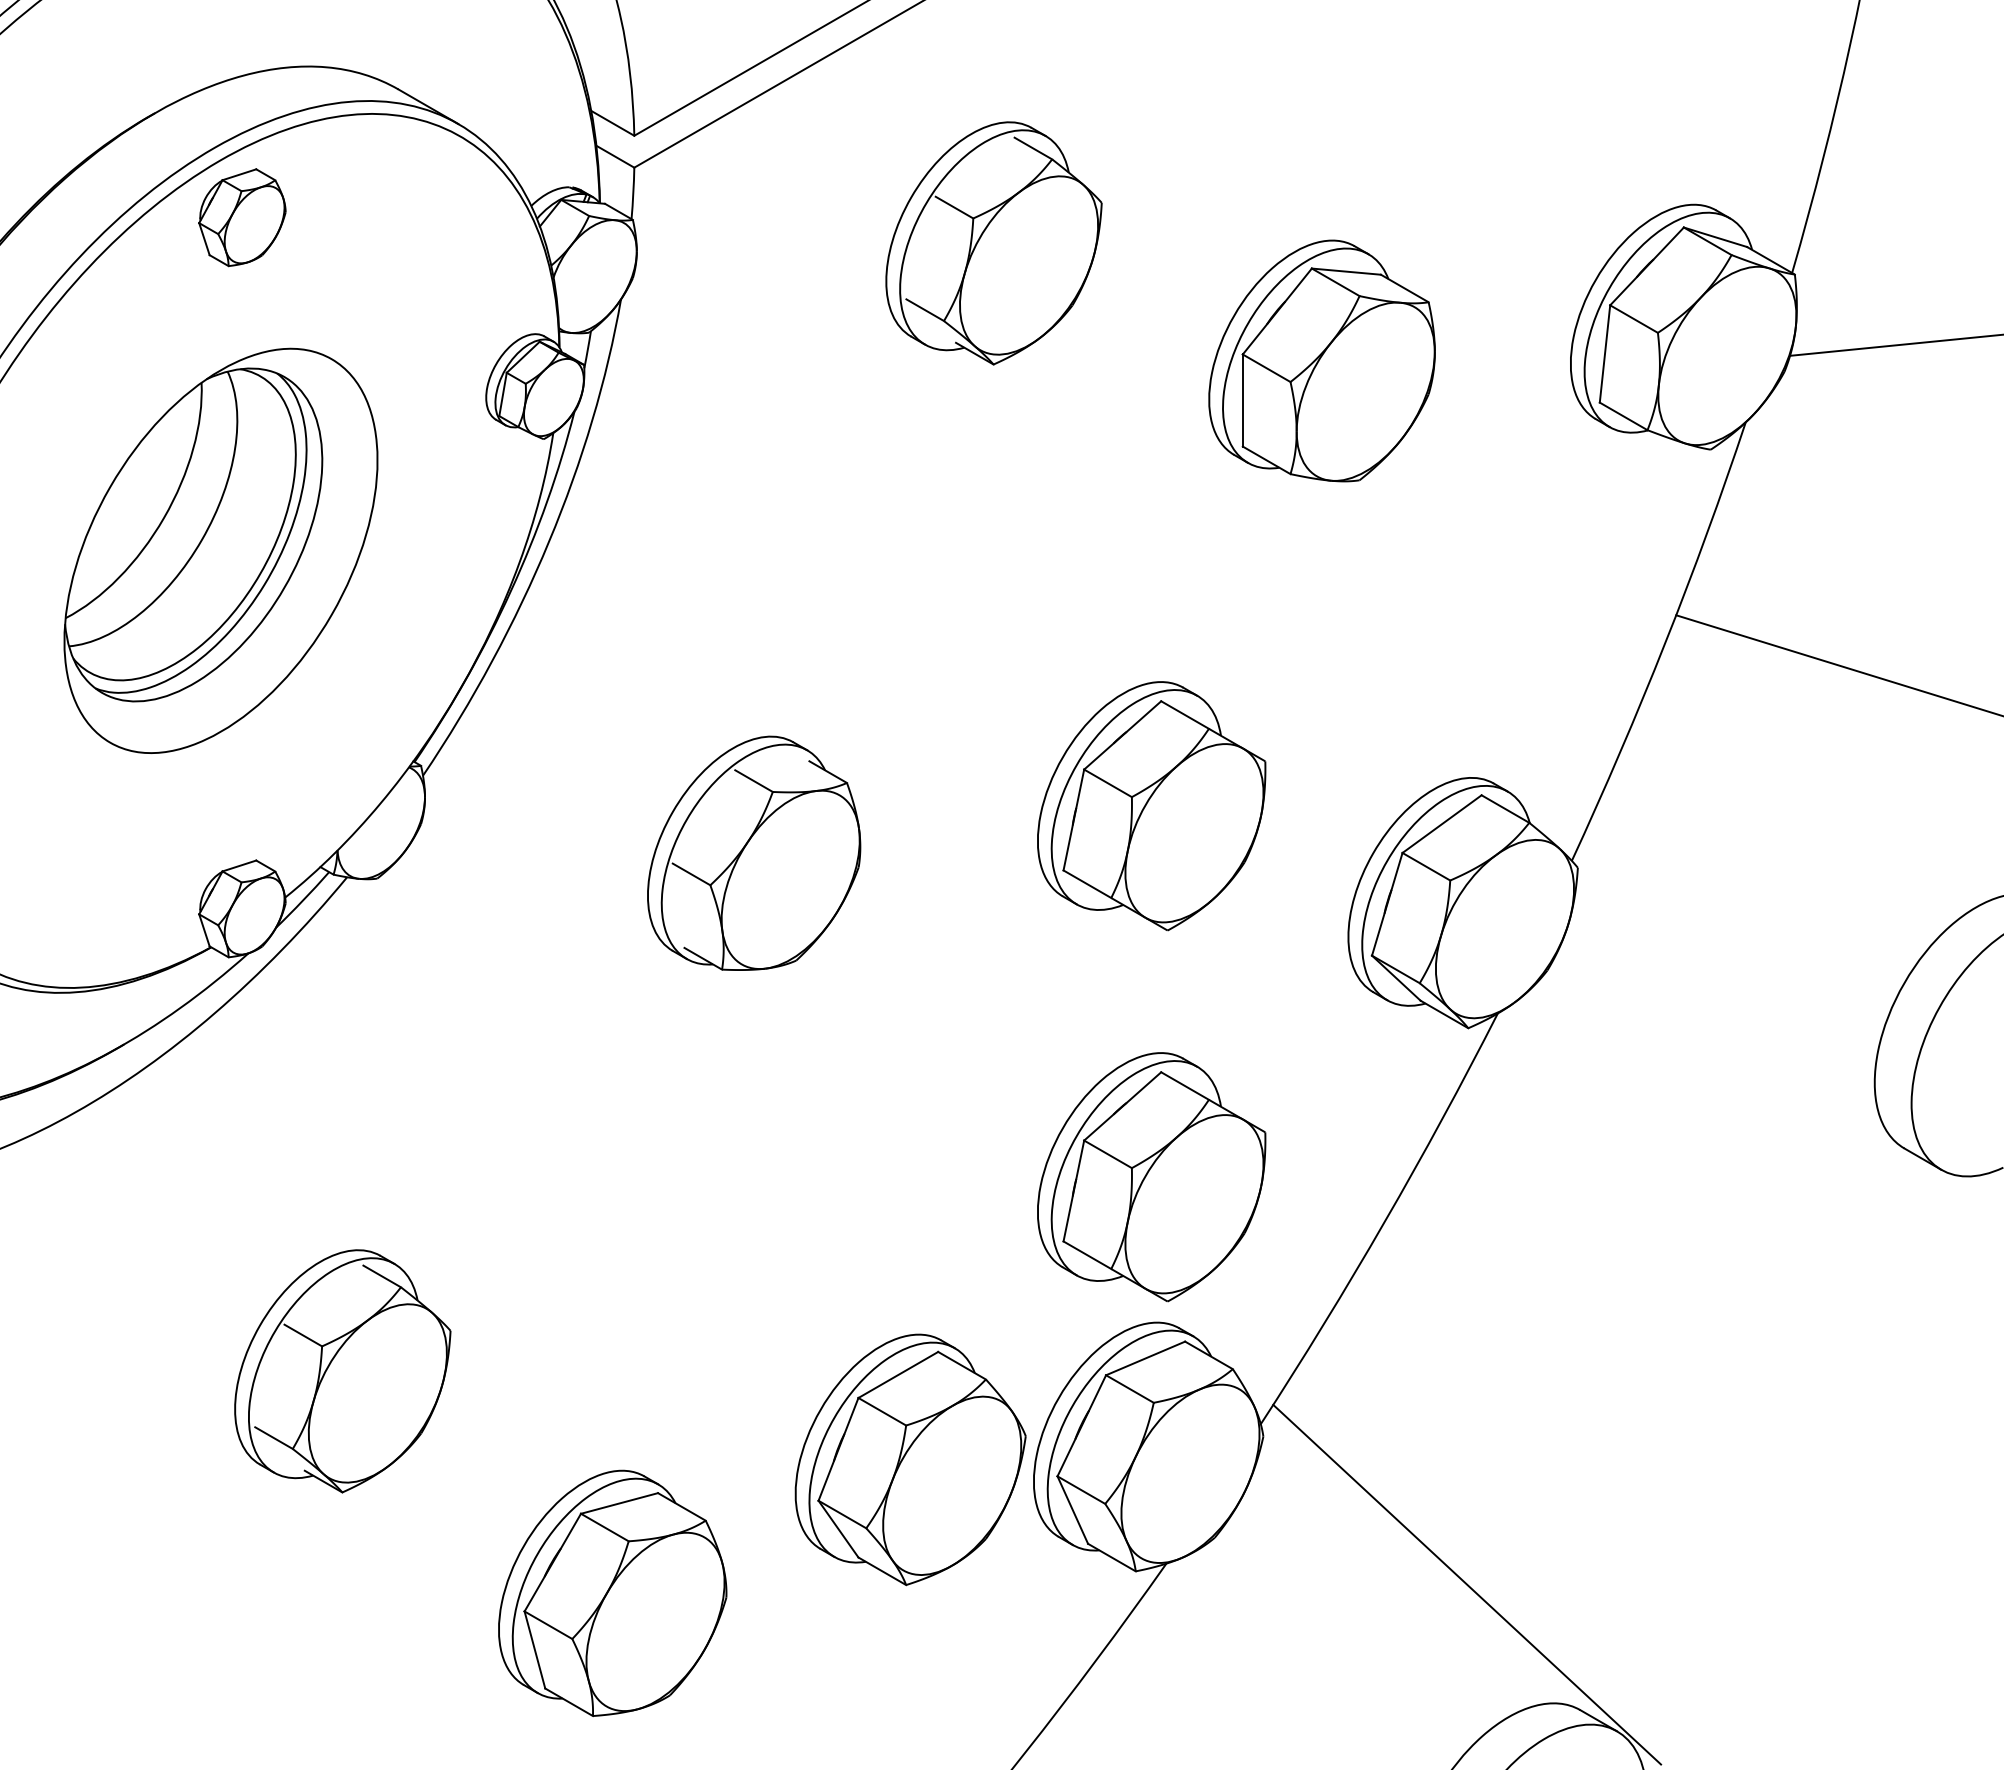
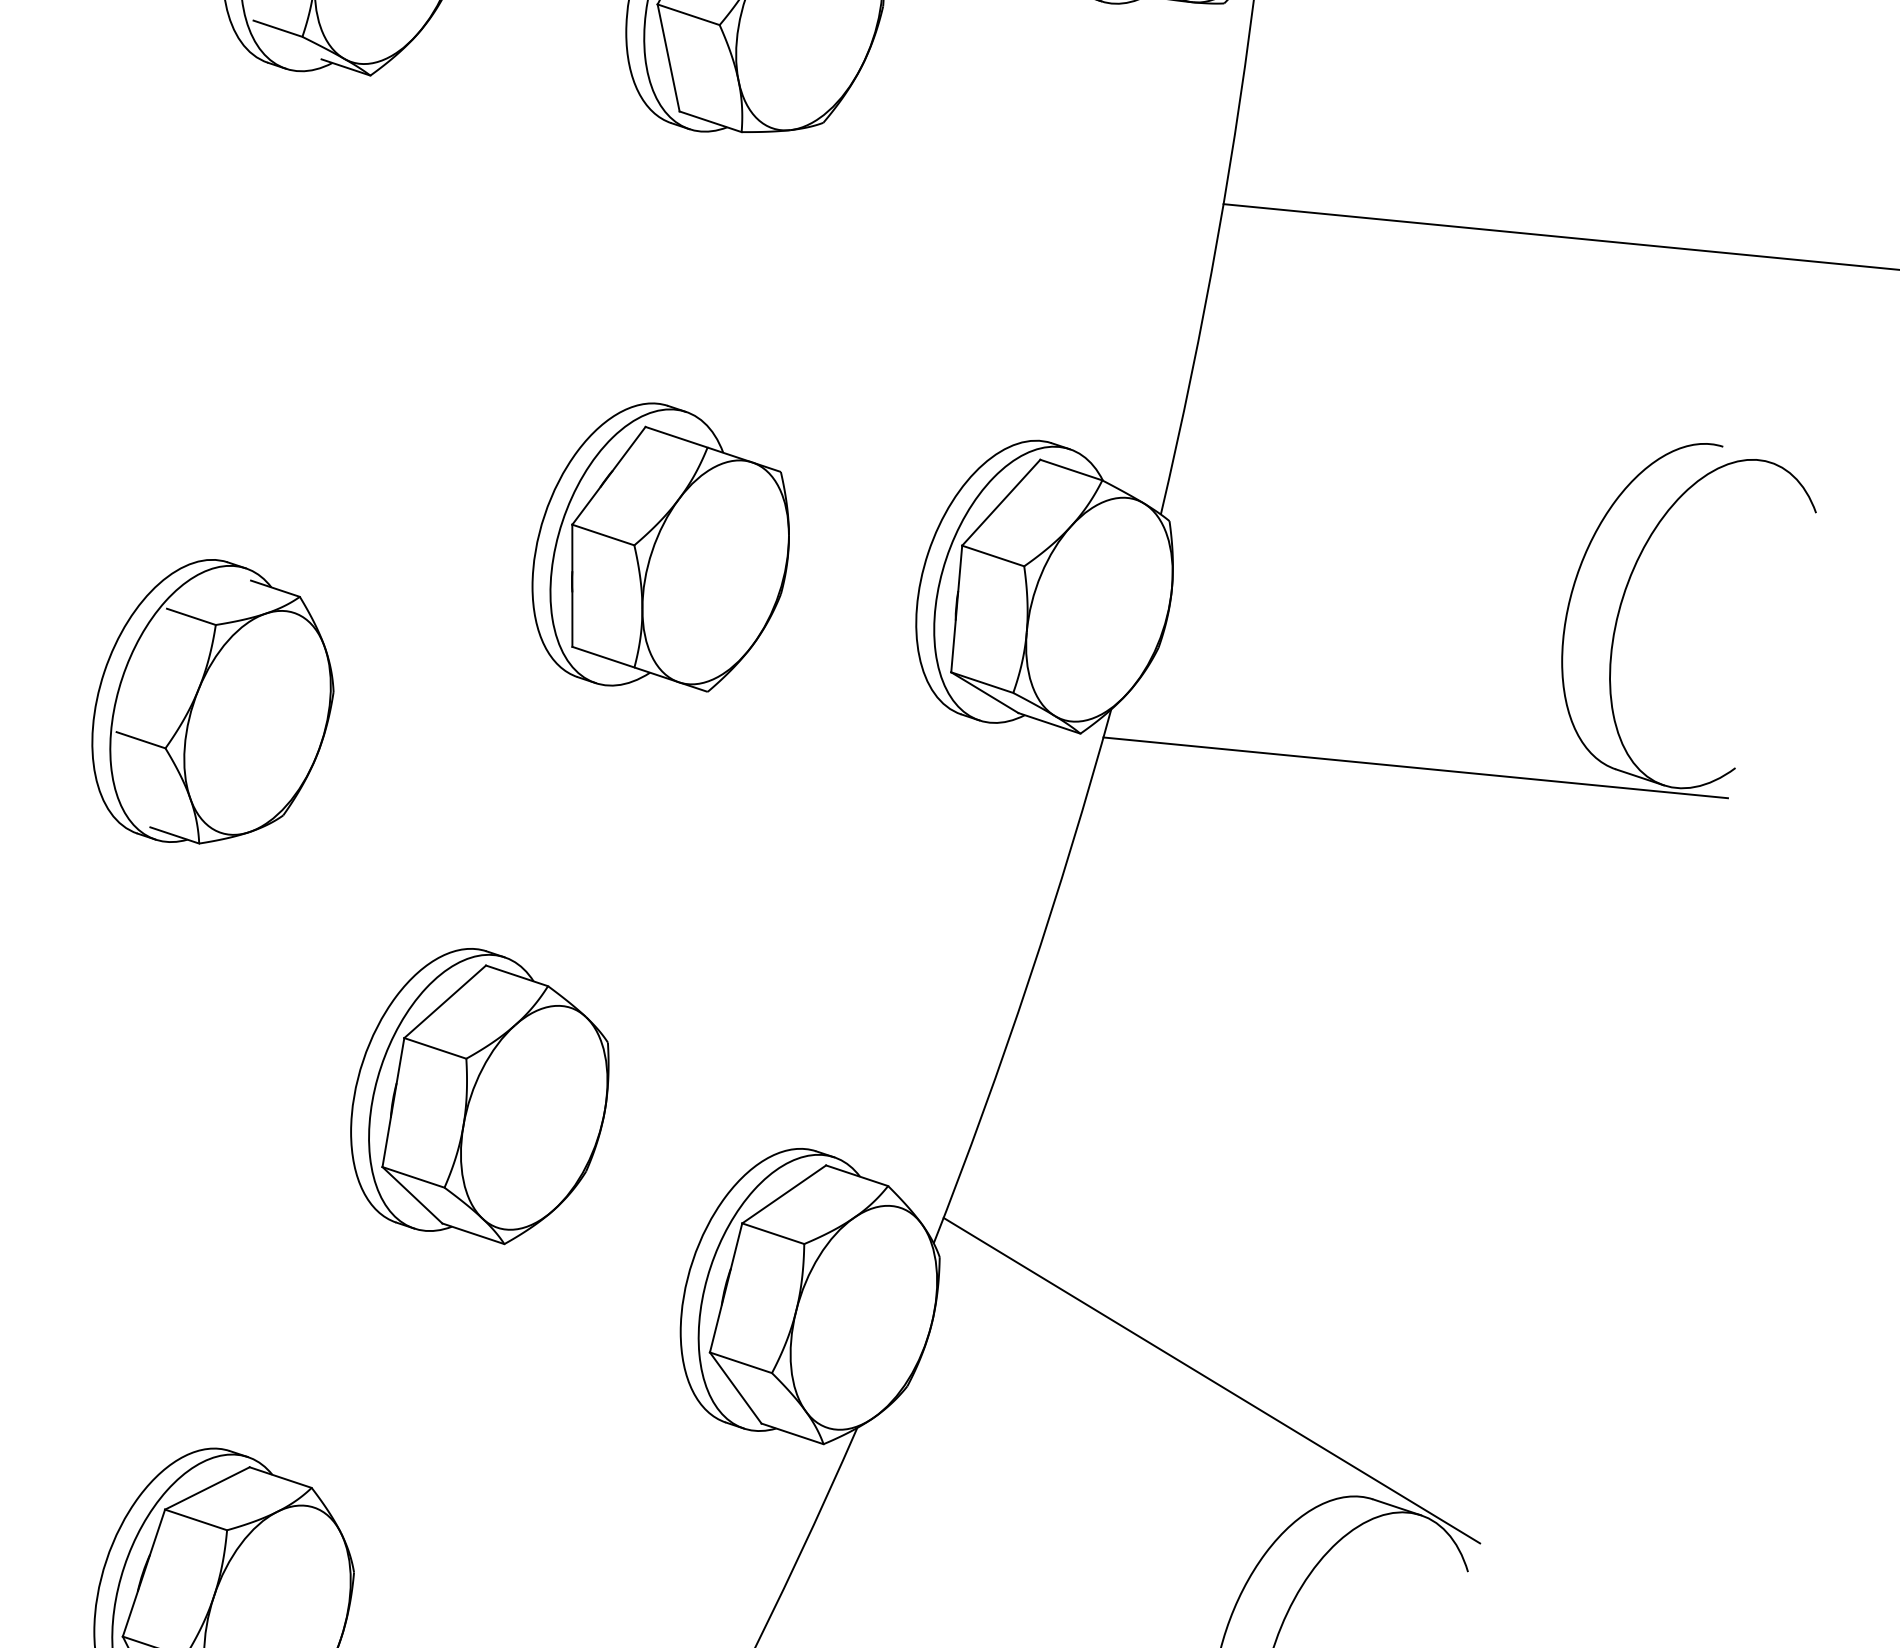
line: (1739, 1113) -> (1415, 768), added
part: (1151, 1177) -> (747, 982), removed
part: (910, 1459) -> (479, 1097), moved

